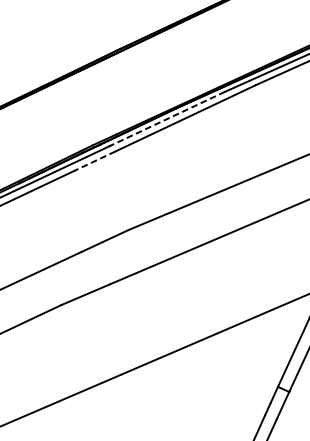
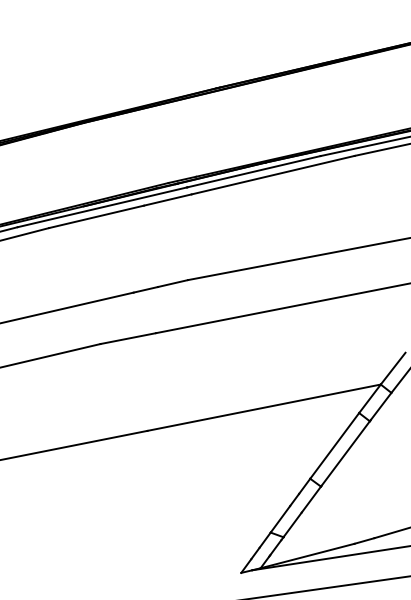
line: (167, 118) -> (253, 171), dashed -> solid
line: (94, 161) -> (167, 200), dashed -> solid

